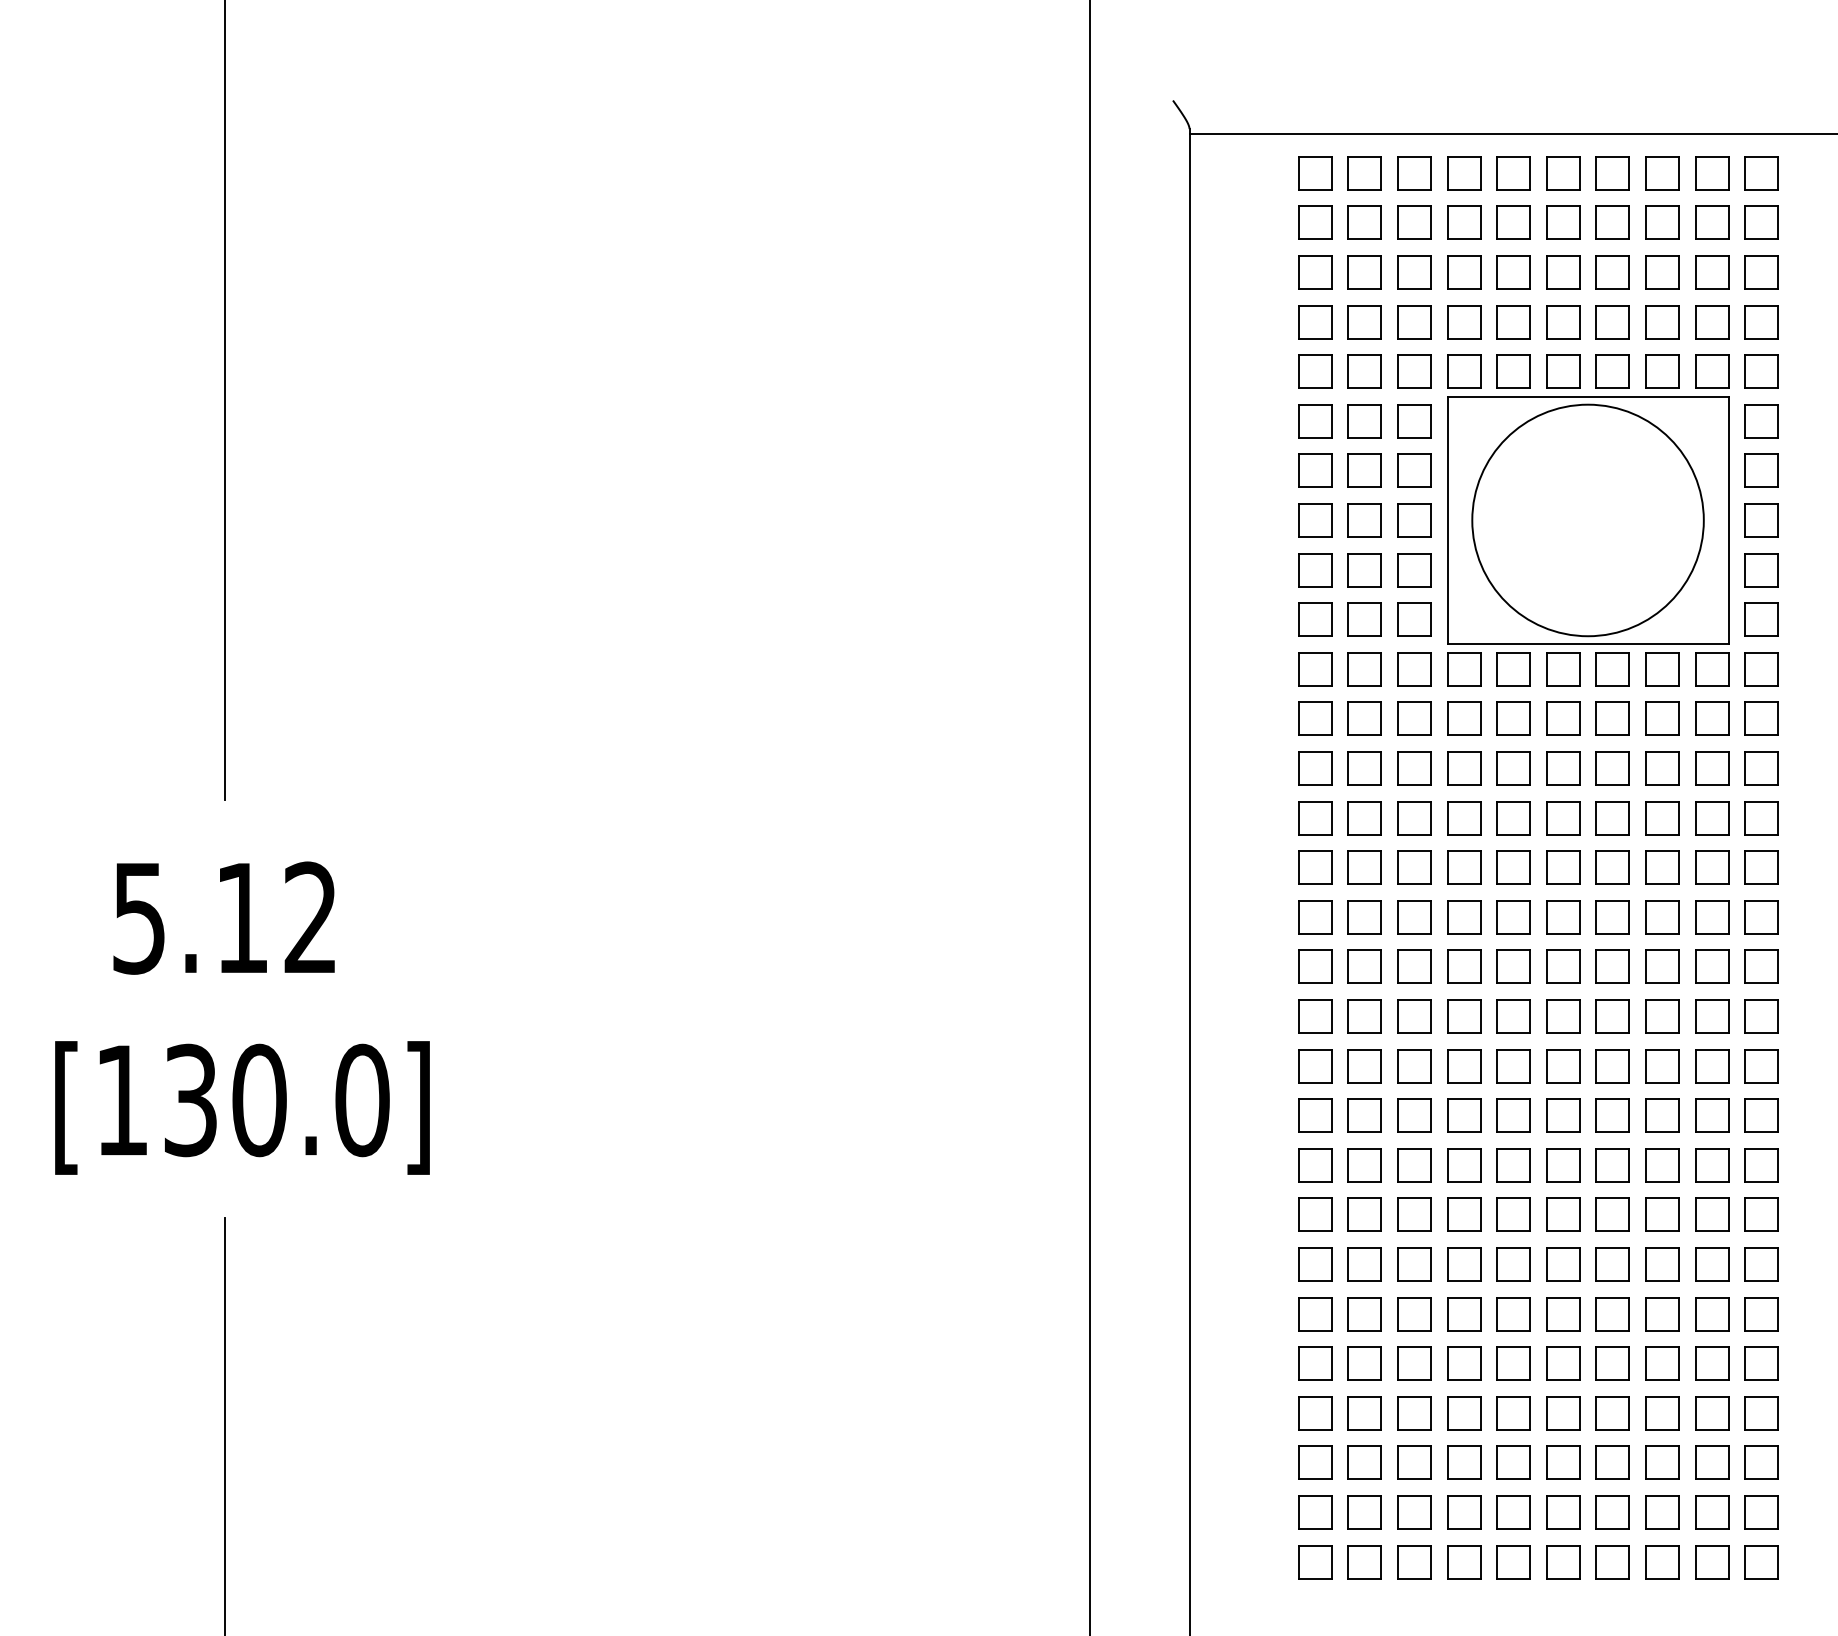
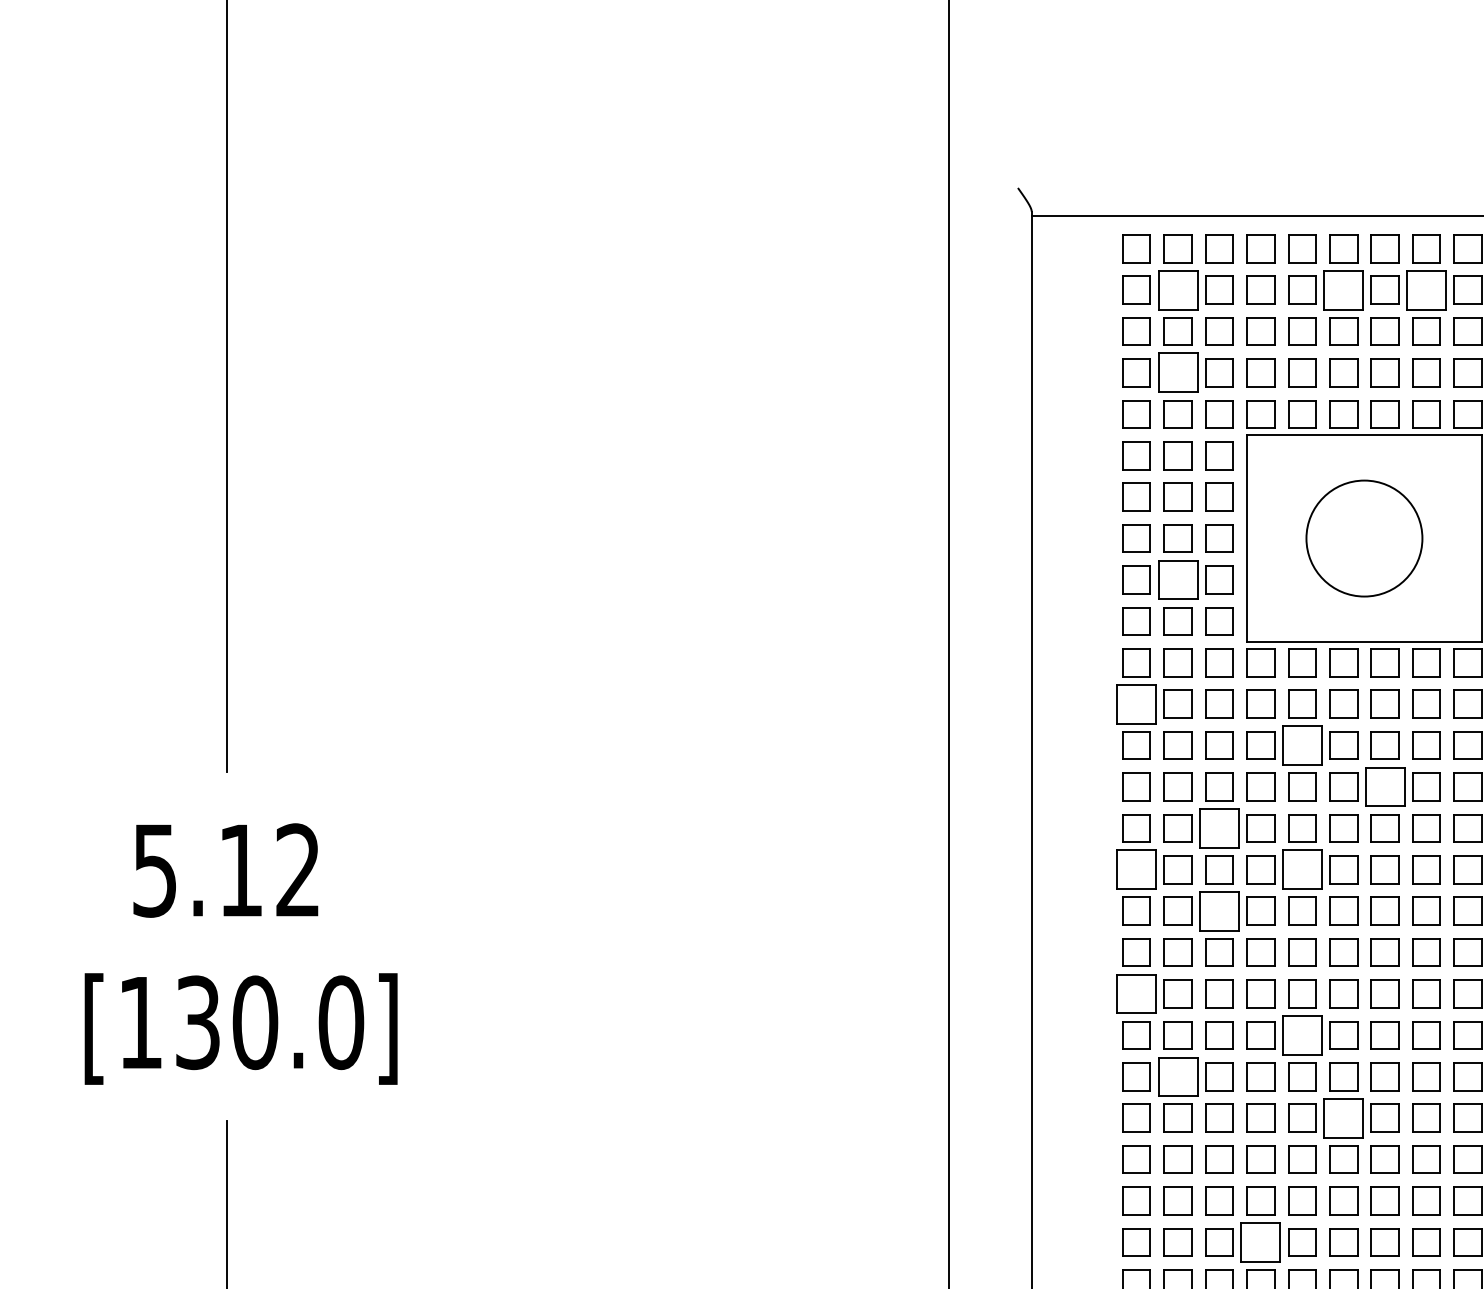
part: (1364, 222) -> (1177, 289), size x1.4
part: (1563, 222) -> (1343, 289), size x1.4
part: (1662, 222) -> (1426, 289), size x1.4
part: (1364, 322) -> (1177, 373), size x1.4
circle: (1587, 520) -> (1363, 538), size x0.6
part: (1364, 570) -> (1177, 580), size x1.4
part: (1315, 718) -> (1136, 703), size x1.4
part: (1513, 768) -> (1302, 745), size x1.4
part: (1612, 818) -> (1384, 787), size x1.4
part: (1414, 867) -> (1219, 828), size x1.4
part: (1315, 917) -> (1136, 870), size x1.4
part: (1513, 917) -> (1302, 870), size x1.4
part: (1414, 966) -> (1219, 910), size x1.4
part: (1315, 1066) -> (1136, 994), size x1.4
part: (1513, 1115) -> (1302, 1035), size x1.4
part: (1364, 1165) -> (1177, 1077), size x1.4
part: (1563, 1214) -> (1343, 1117), size x1.4
part: (1464, 1363) -> (1261, 1242), size x1.4

